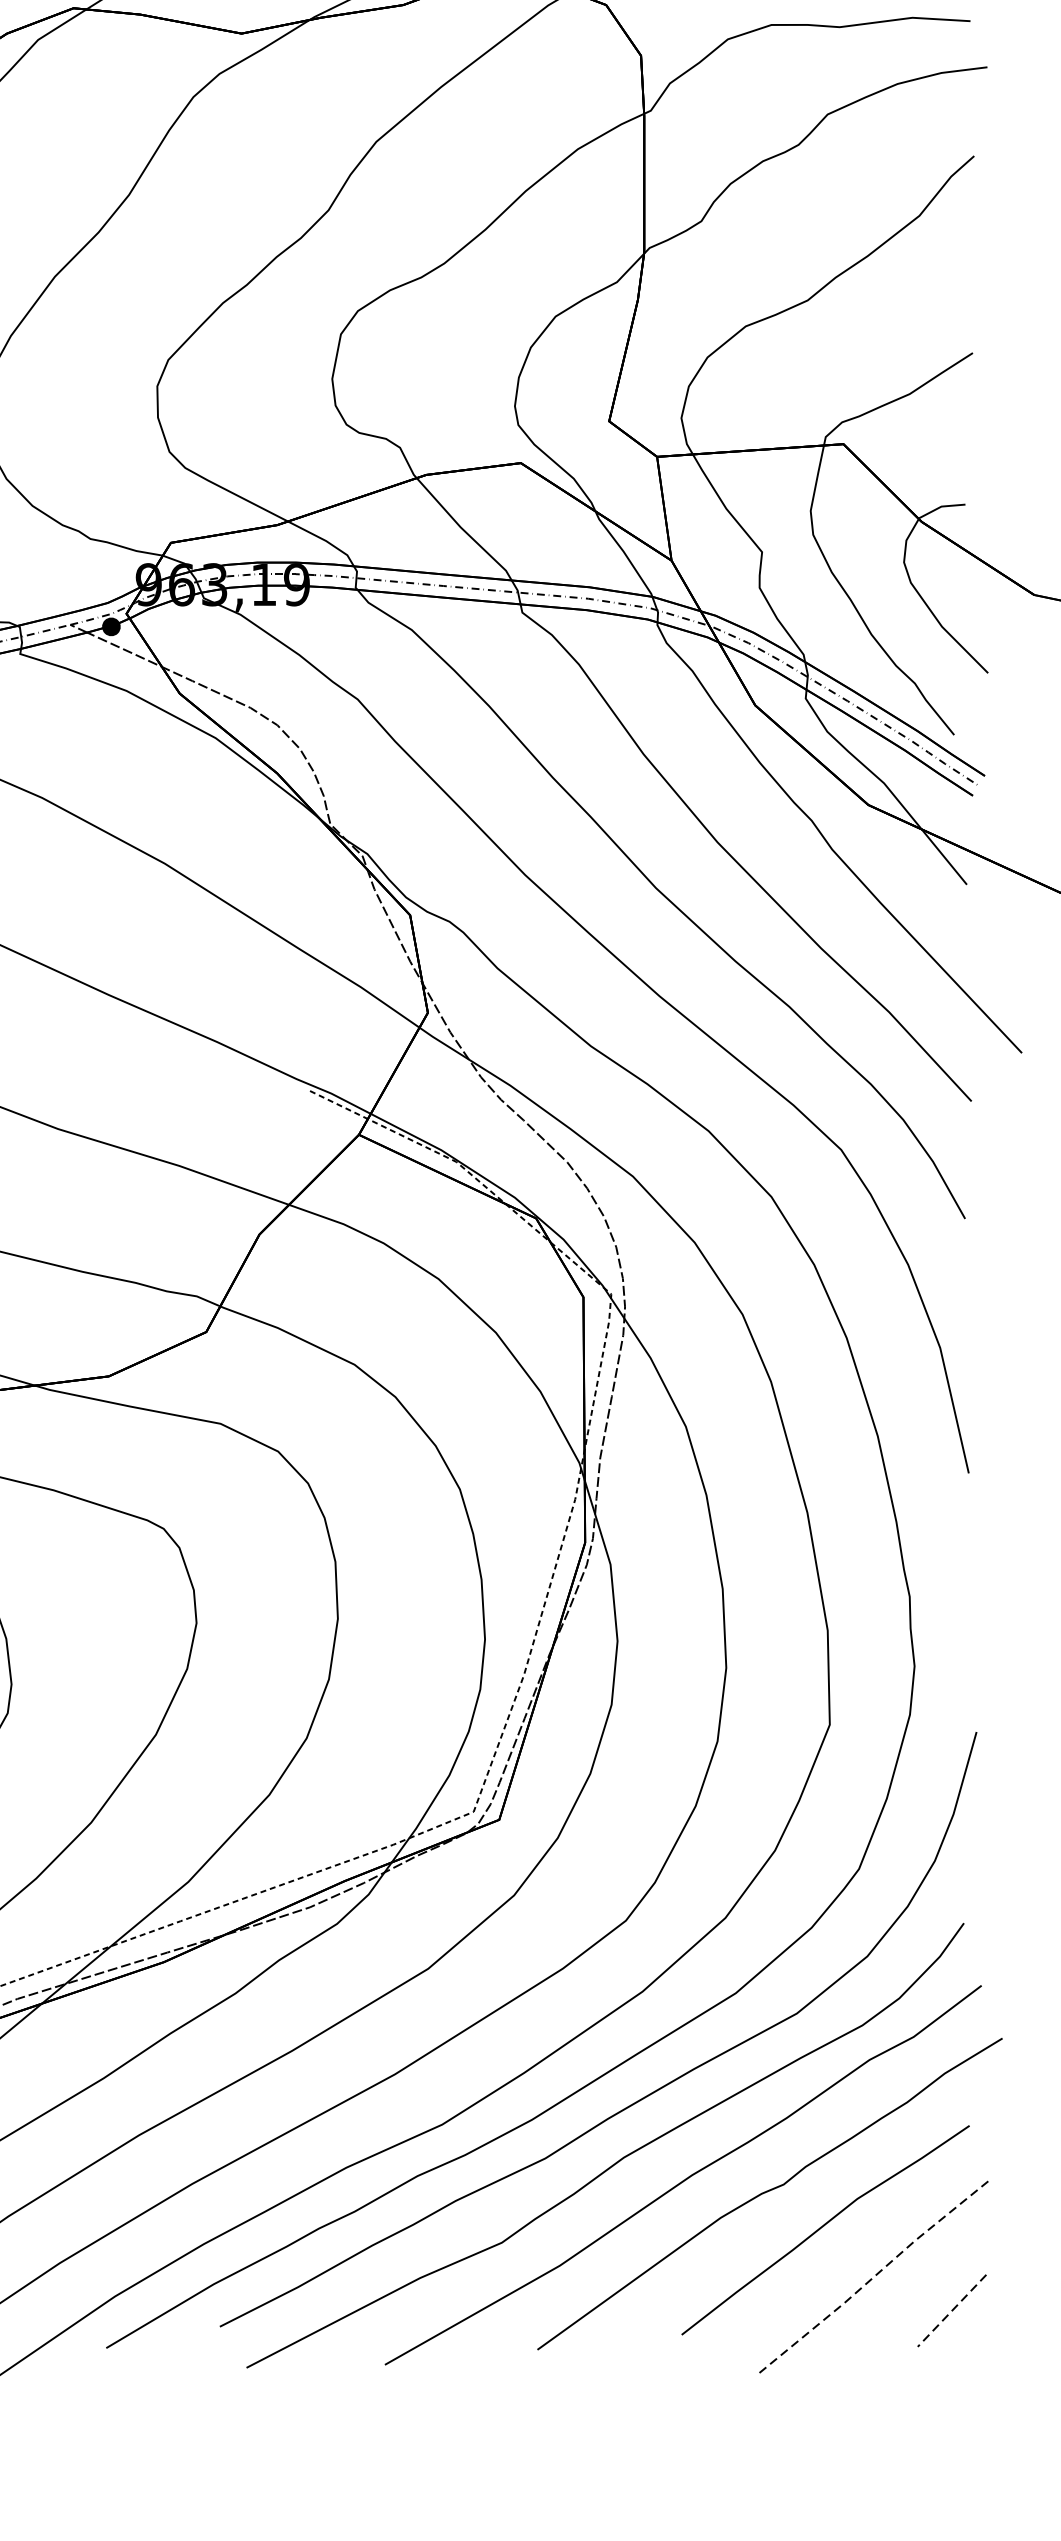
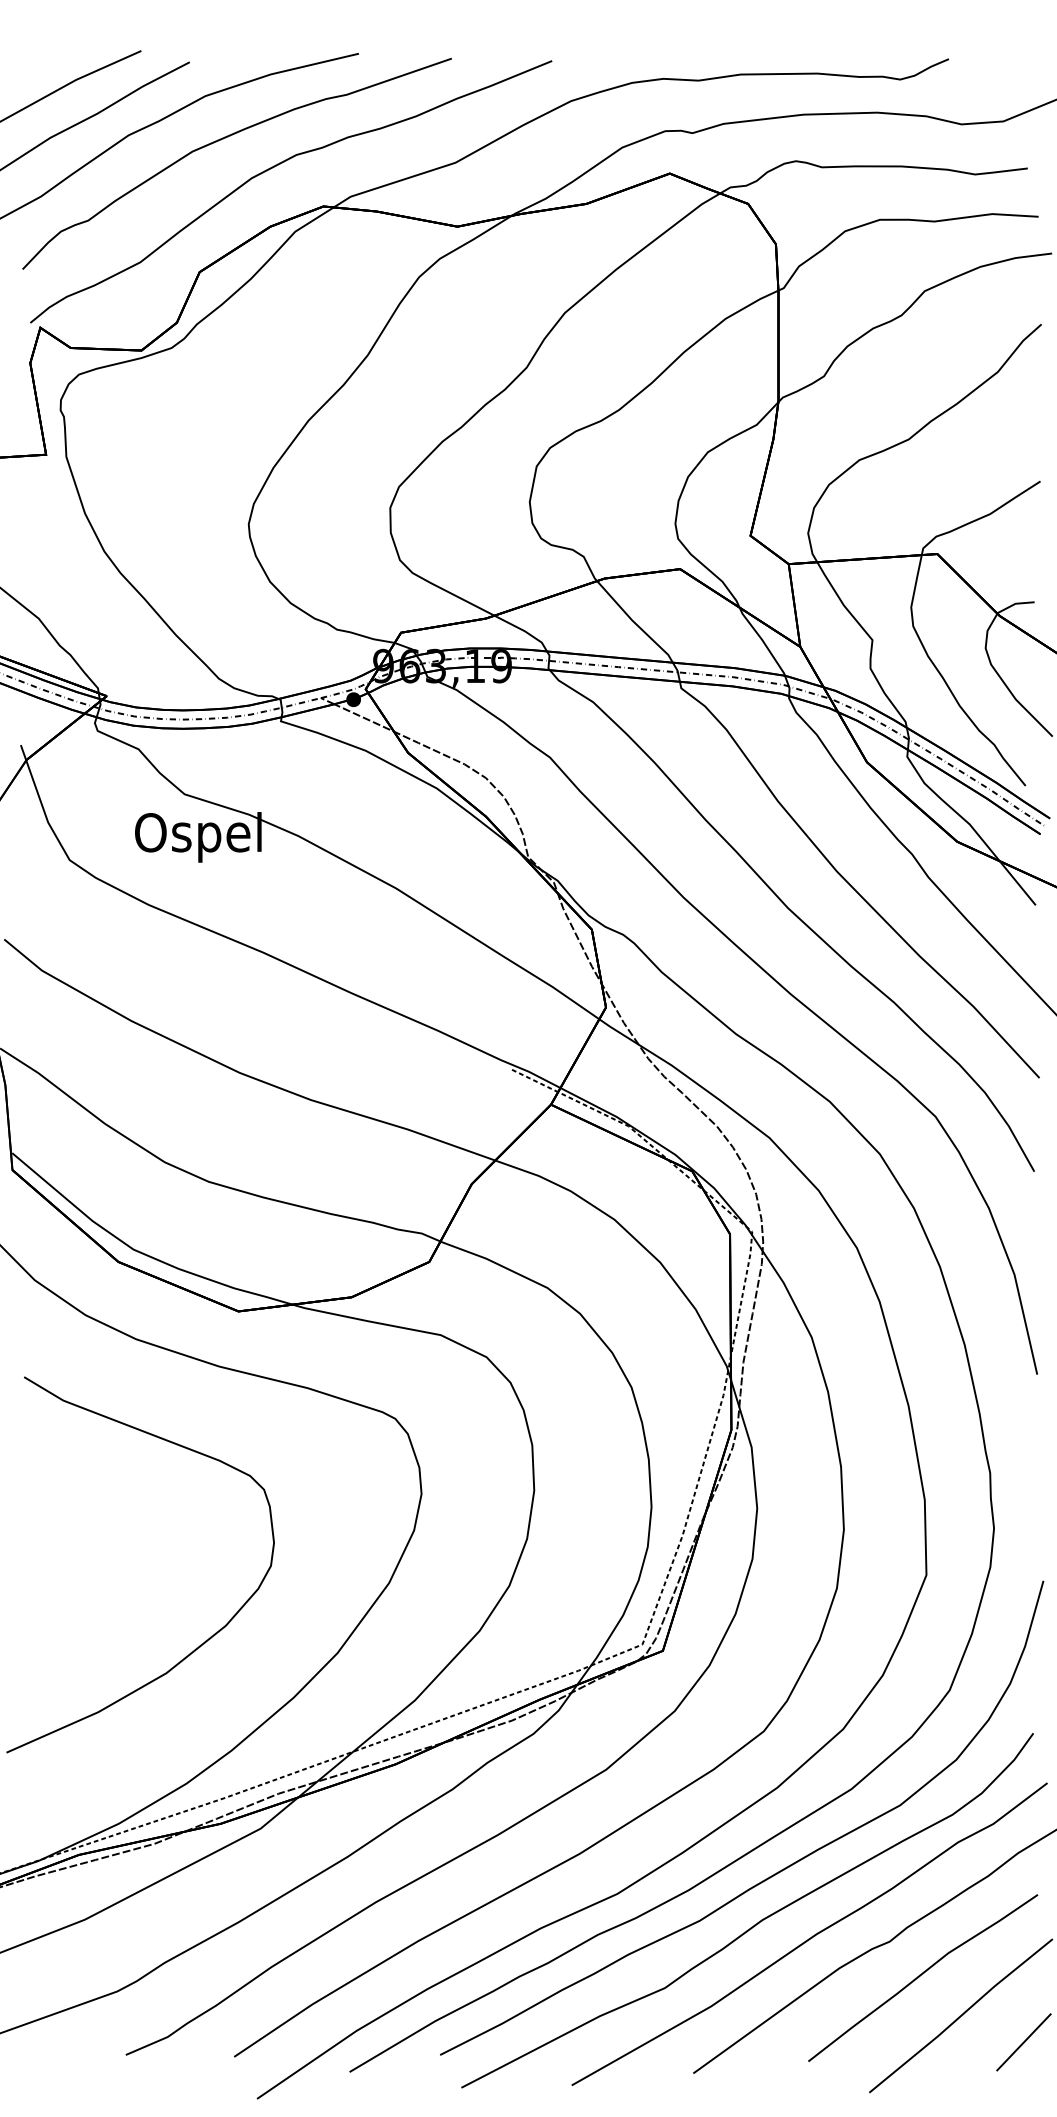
line: (873, 2277) -> (961, 2015), dashed -> solid
line: (951, 2311) -> (1023, 2042), dashed -> solid

